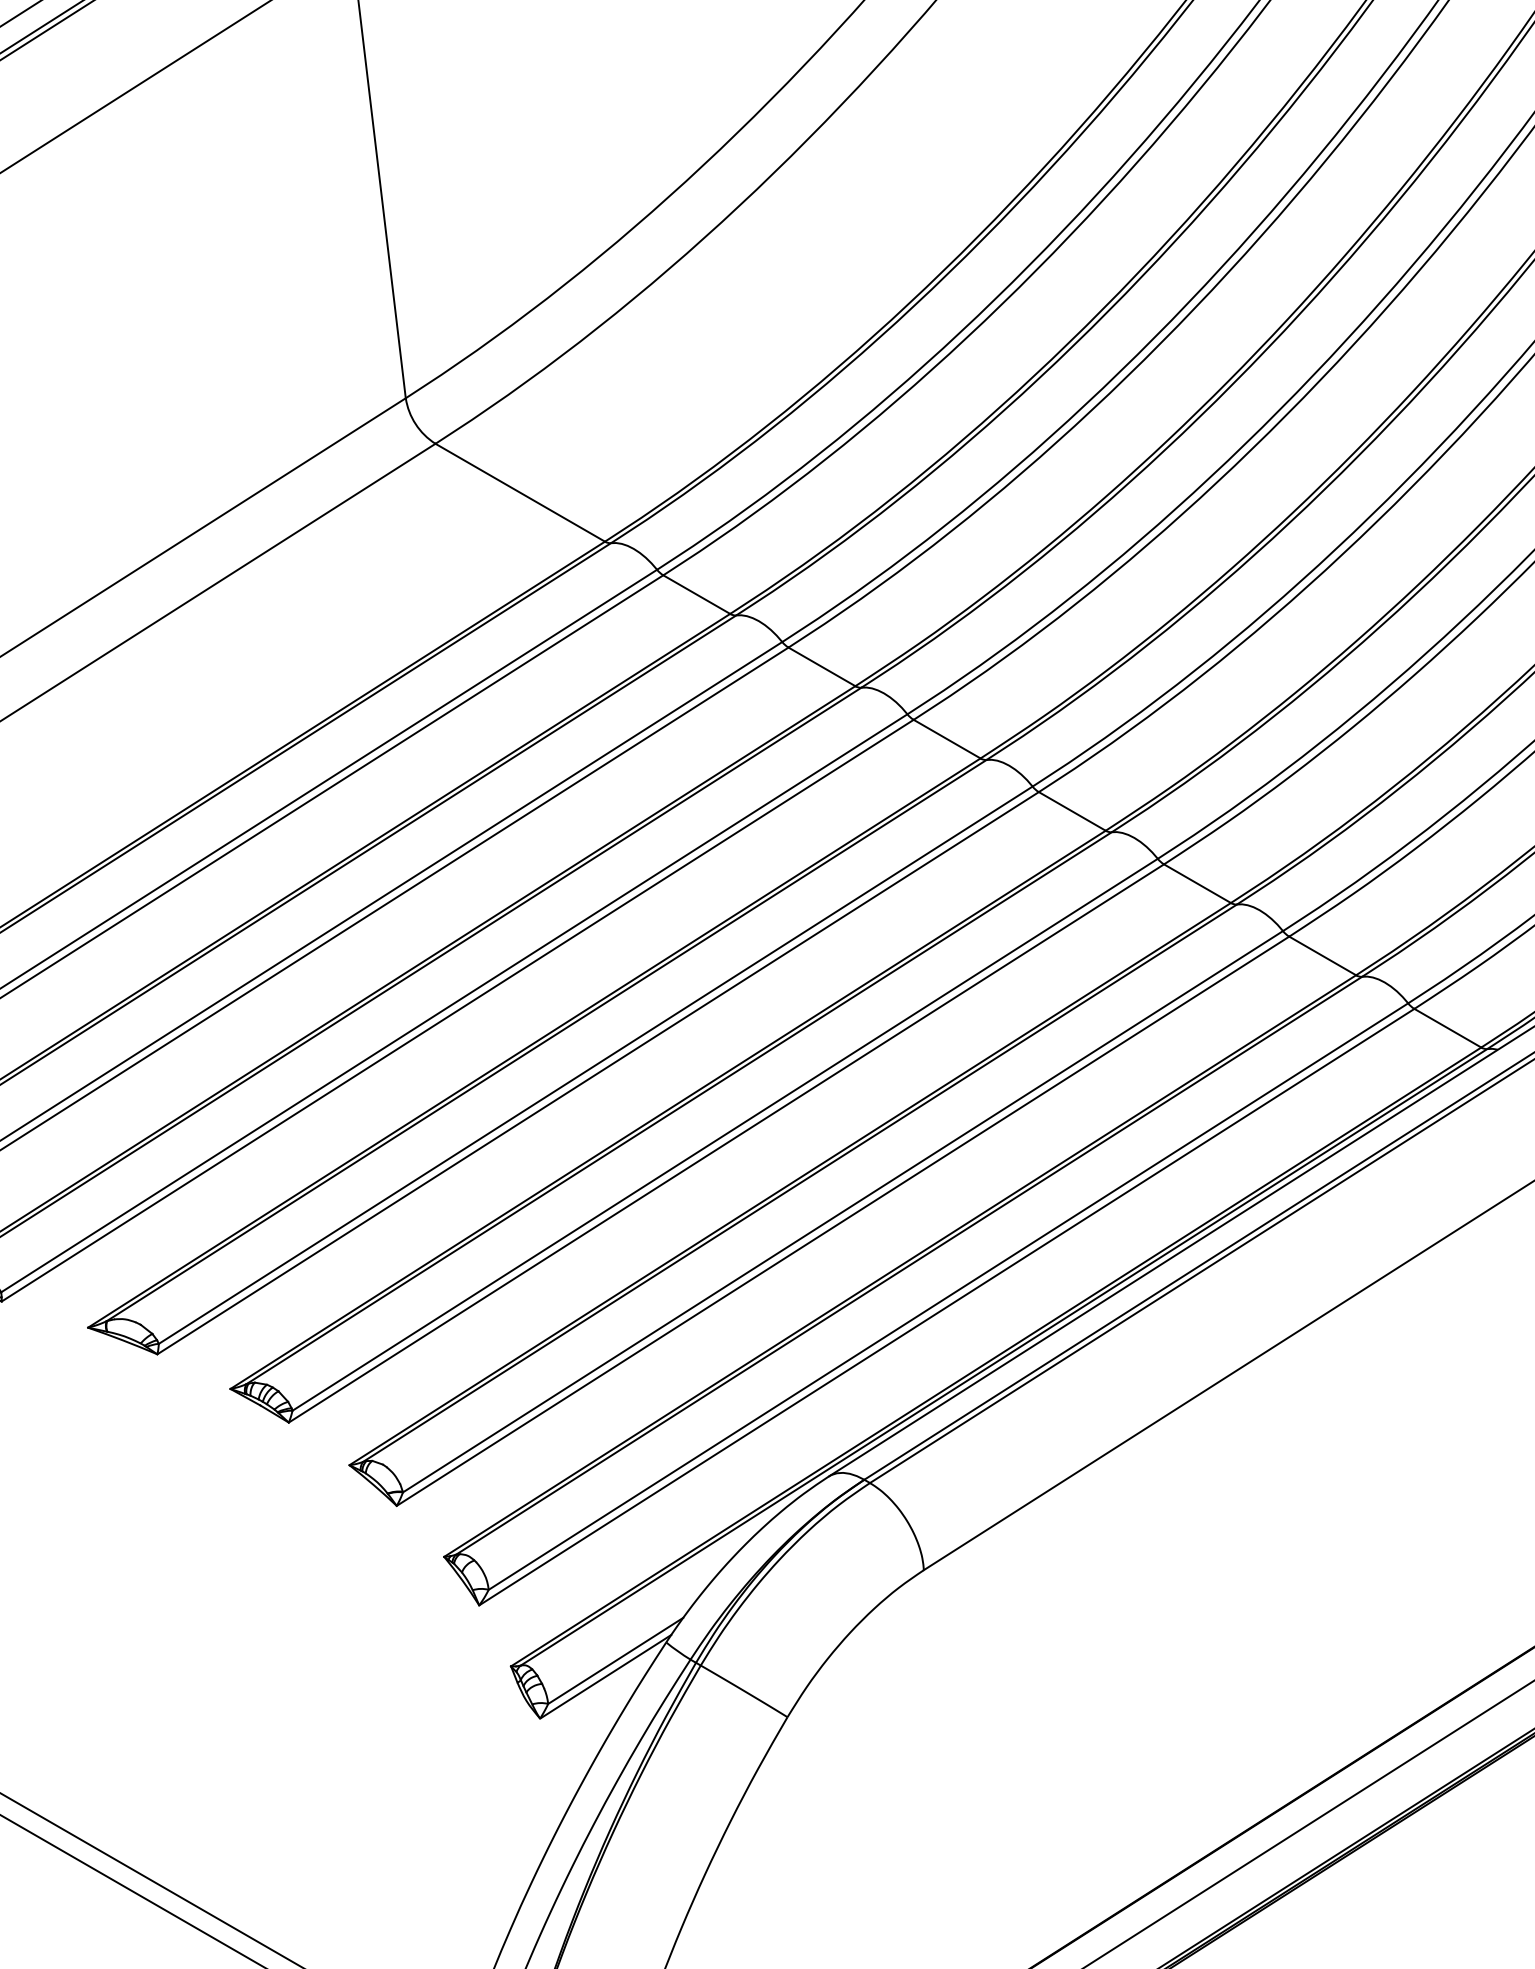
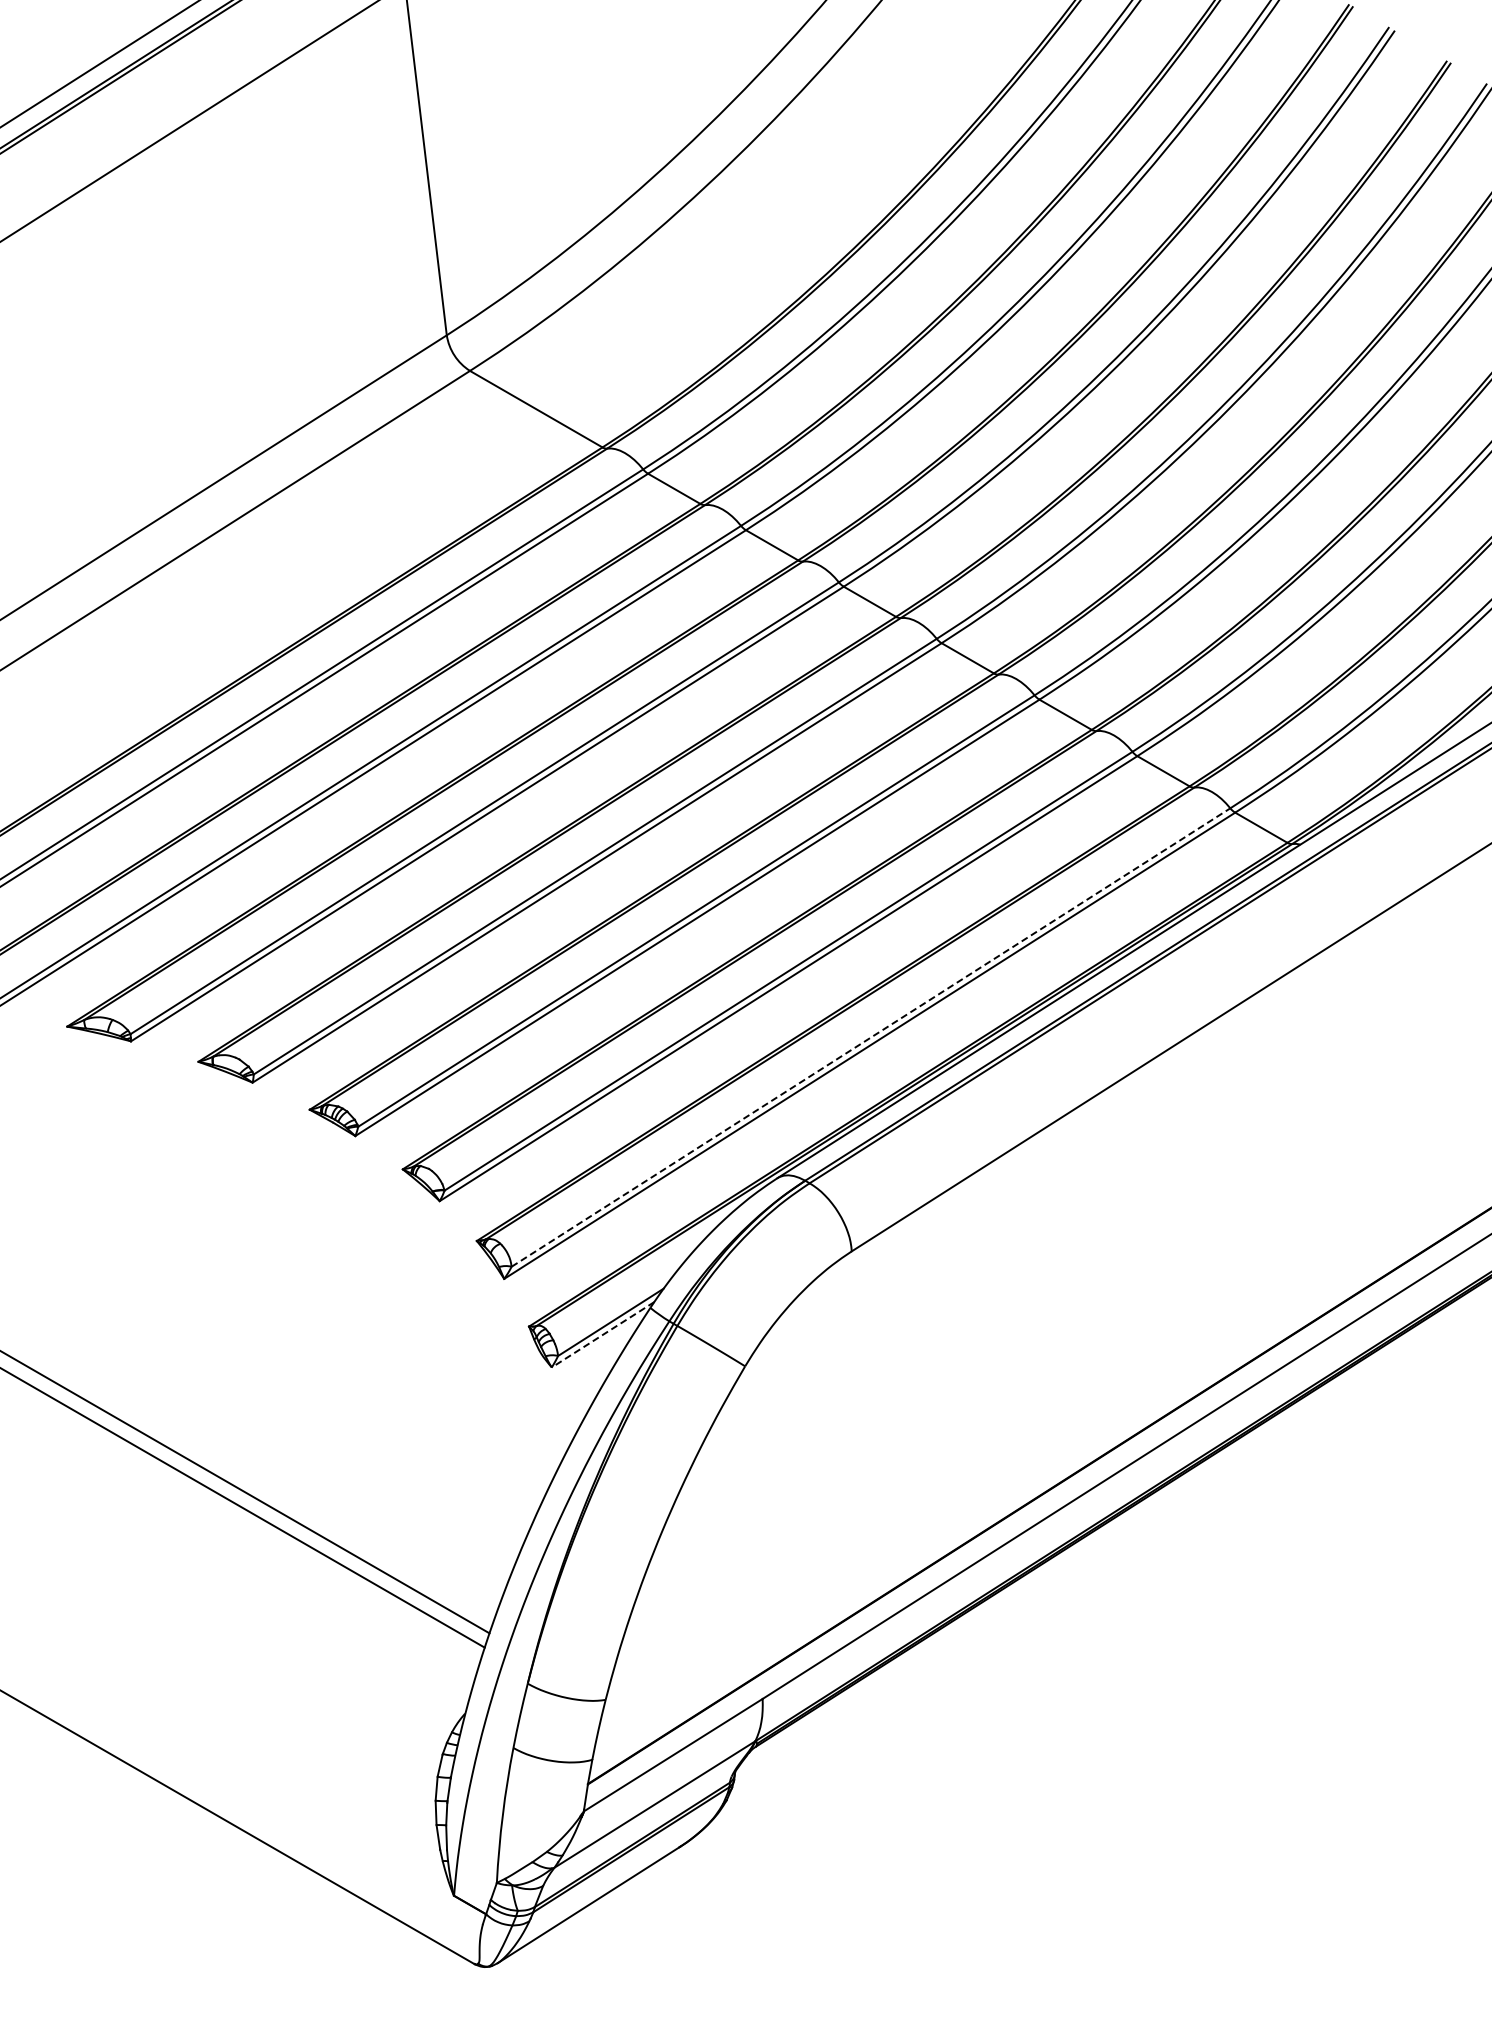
line: (949, 1296) -> (871, 1037), solid -> dashed
line: (606, 1676) -> (603, 1334), solid -> dashed

